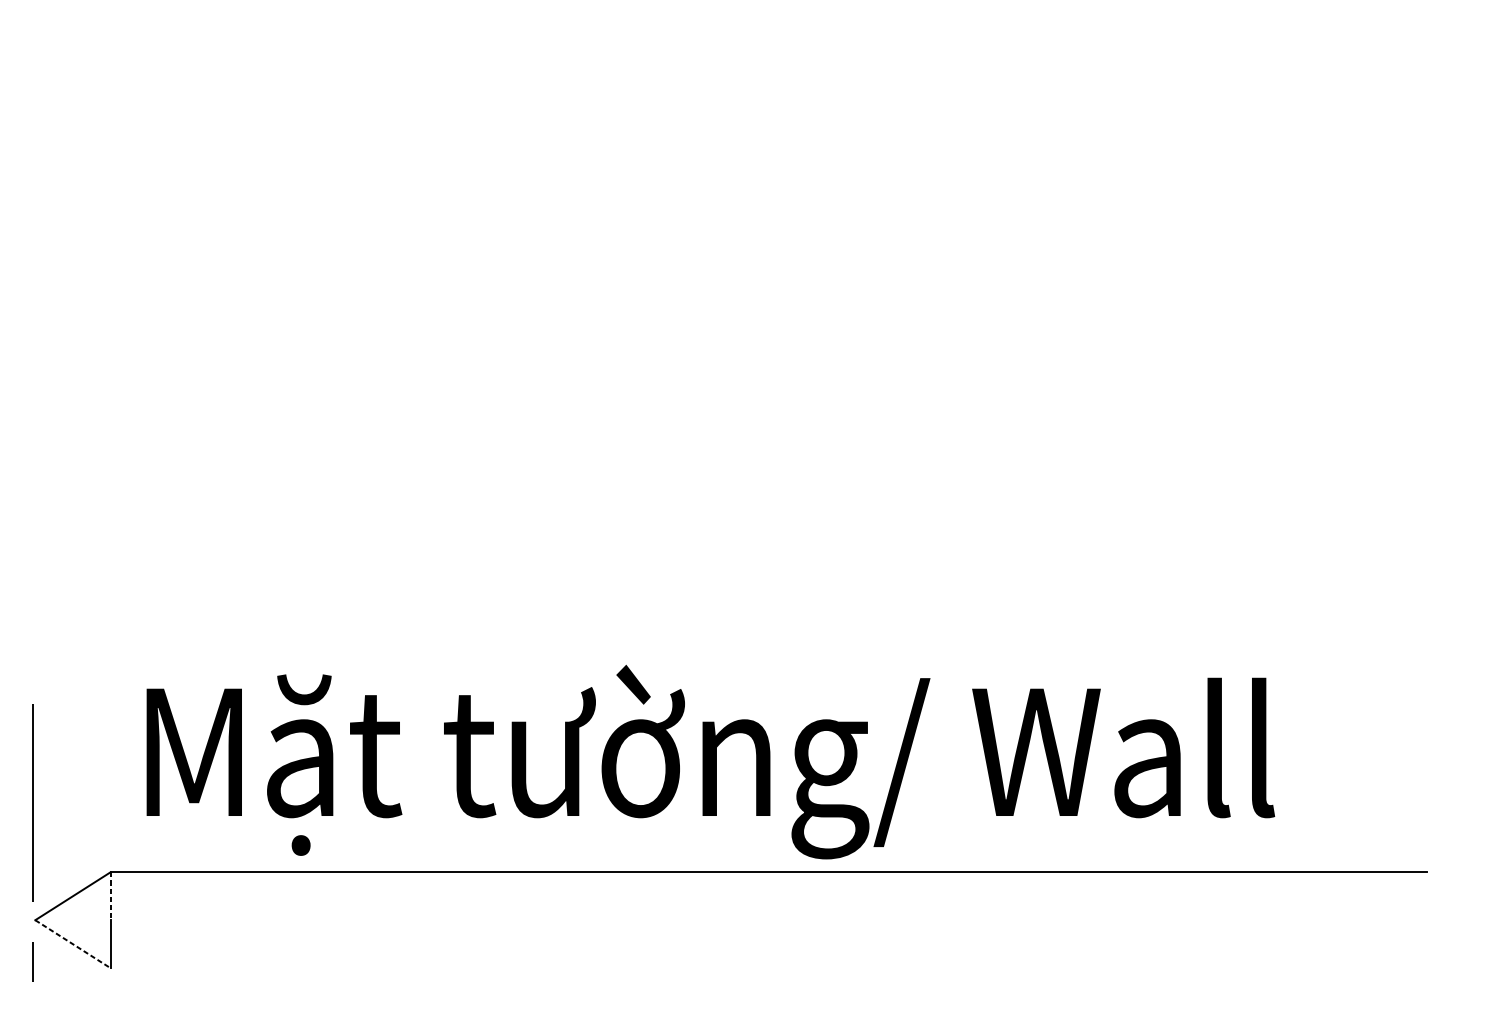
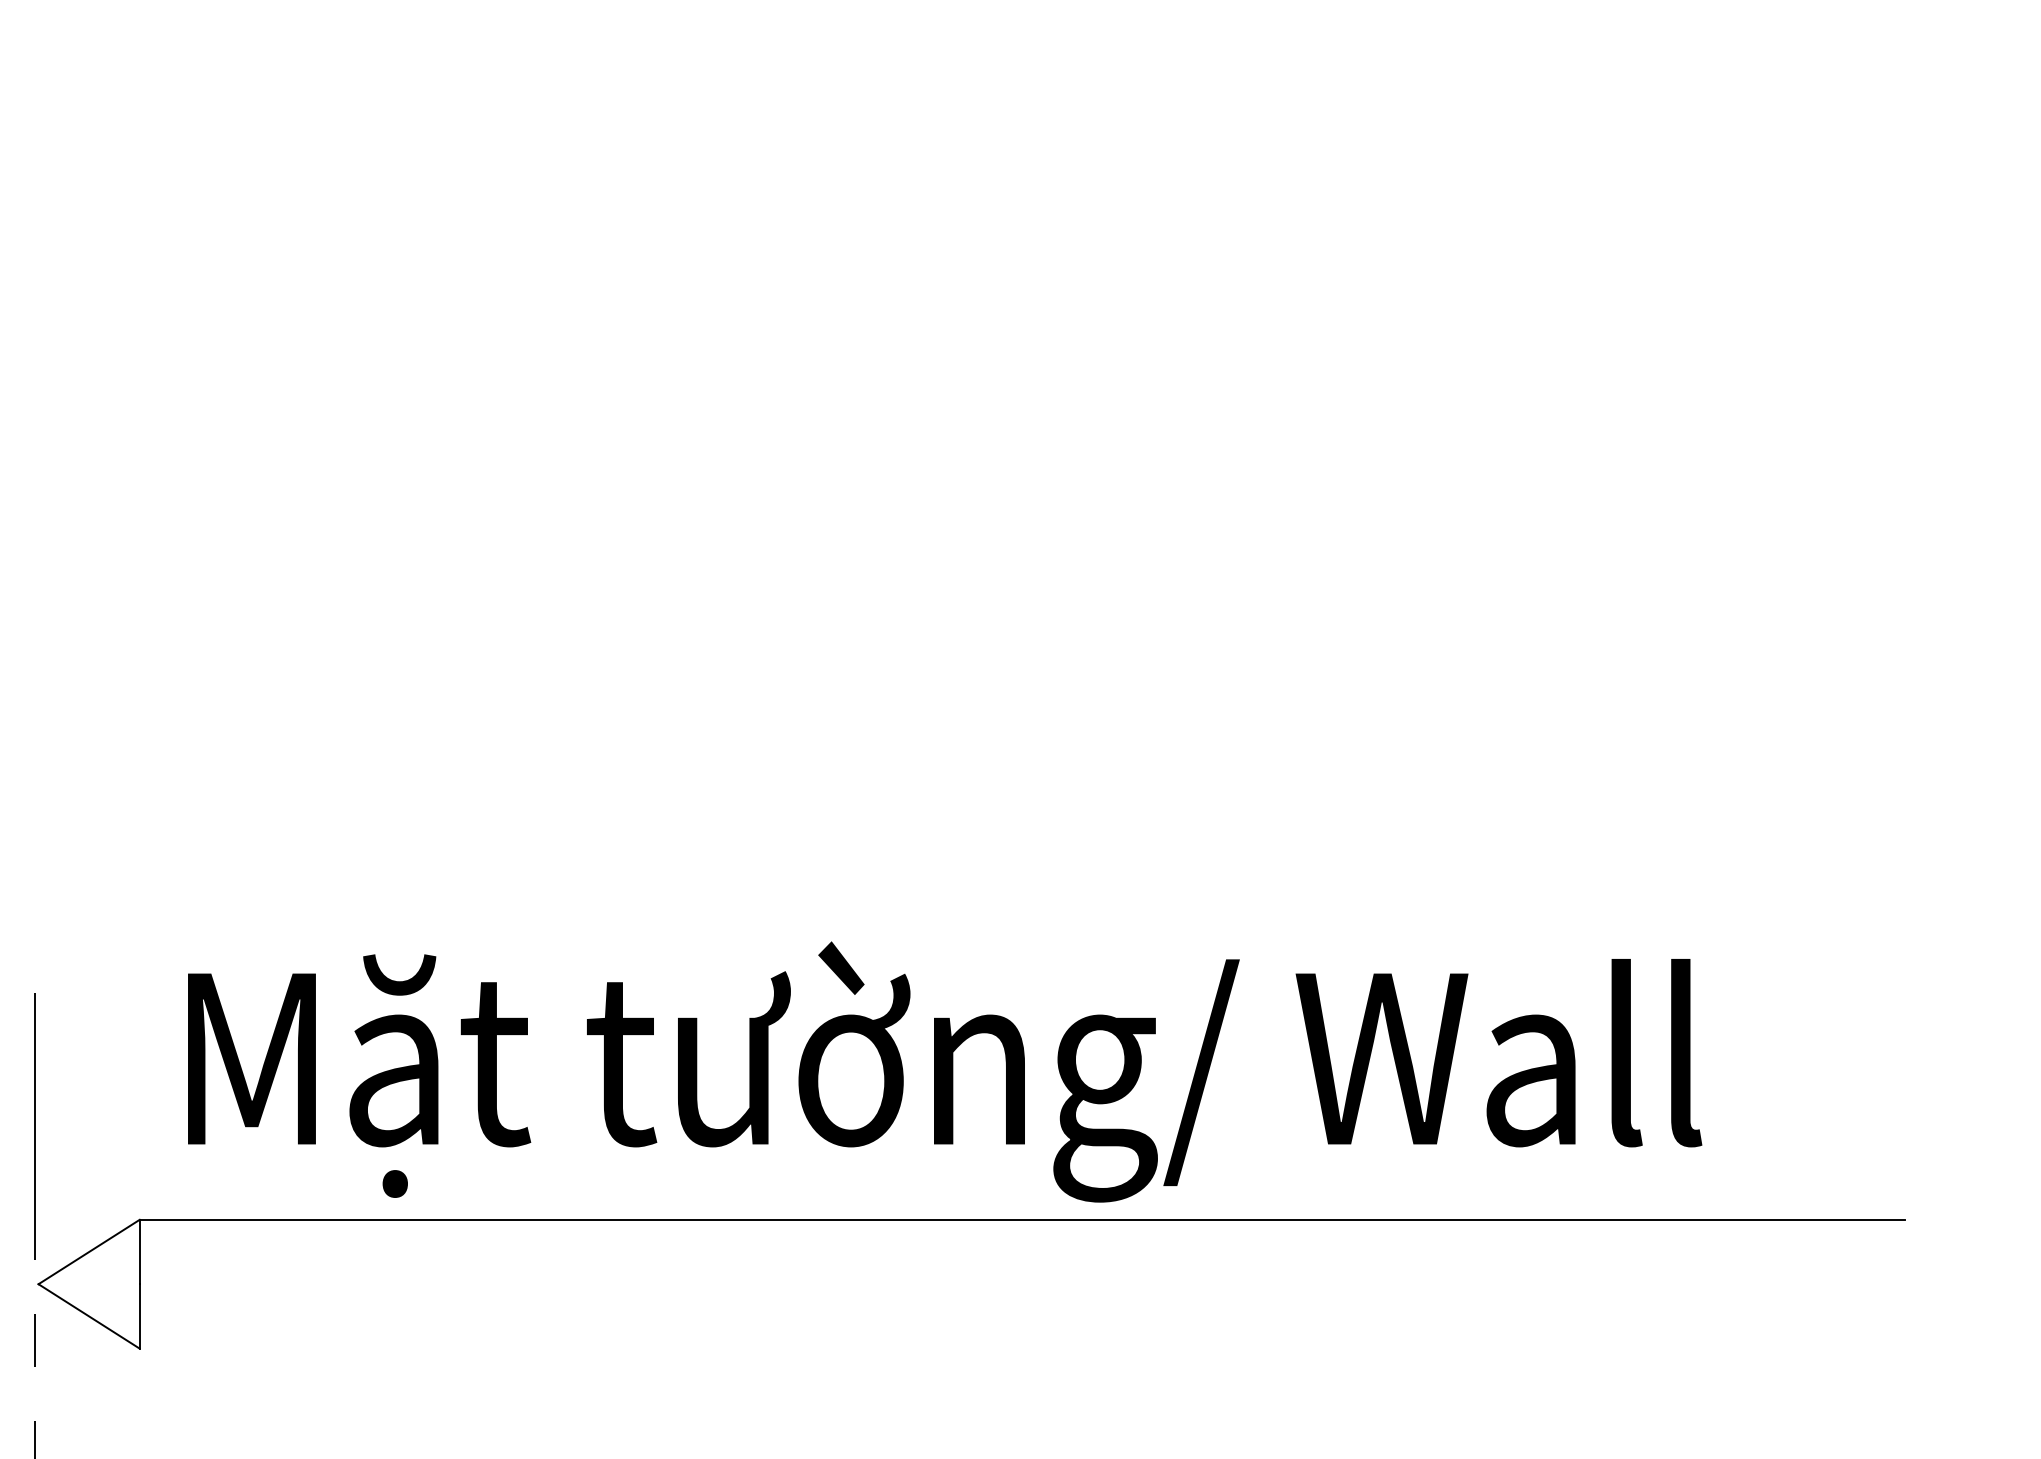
line: (110, 896) -> (139, 1252), dashed -> solid
line: (73, 944) -> (89, 1316), dashed -> solid

